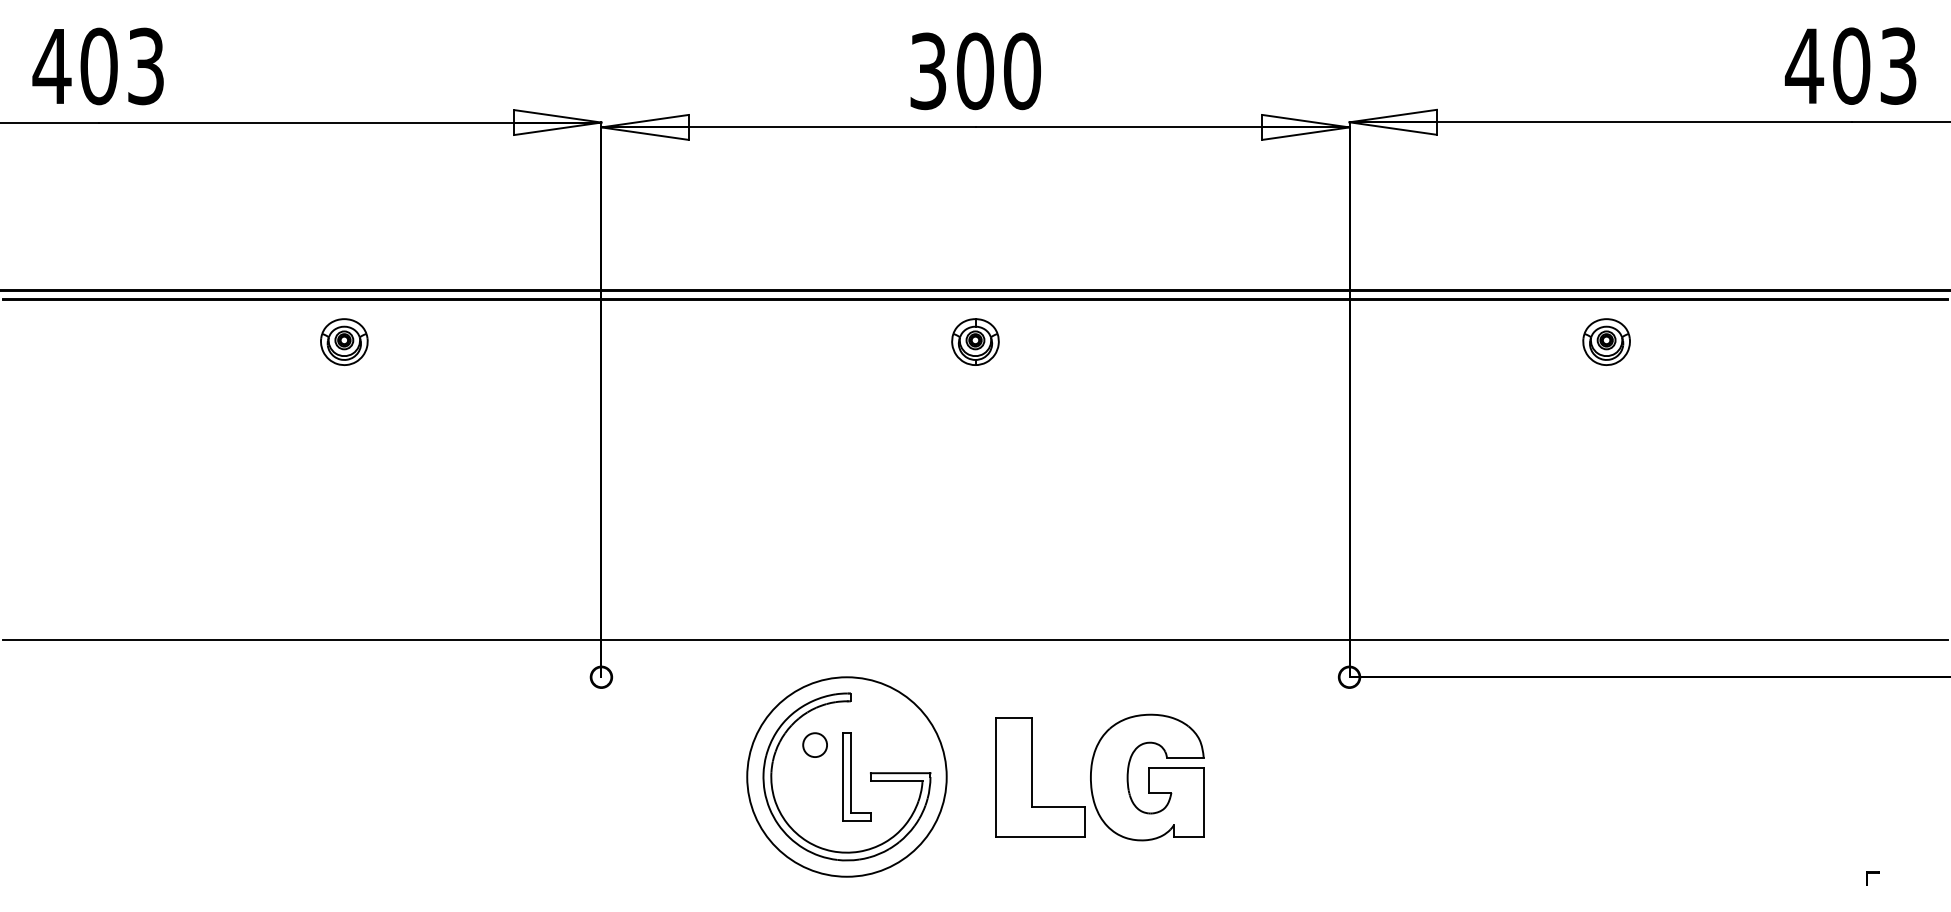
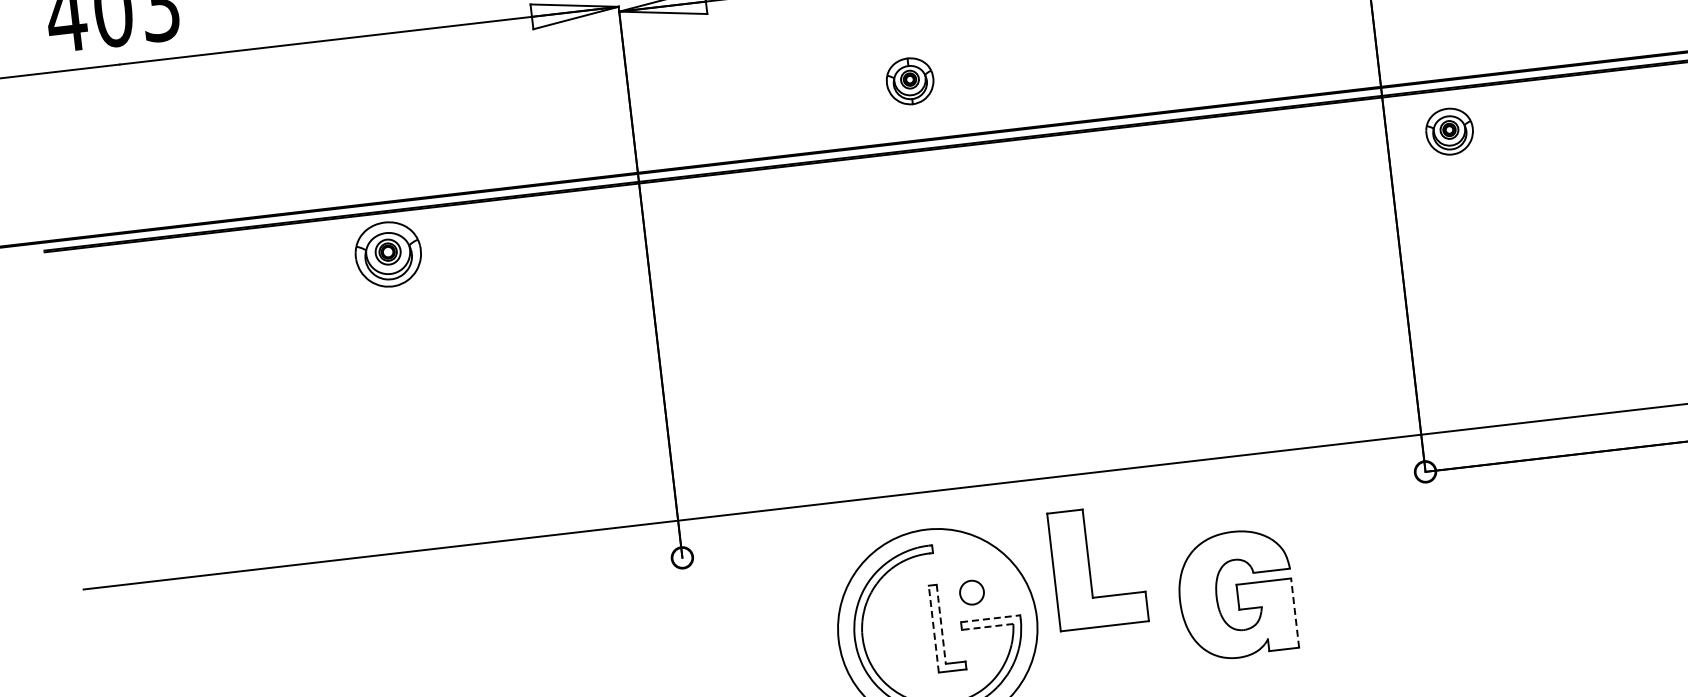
part: (344, 341) -> (388, 253), size x1.4
part: (975, 341) -> (910, 80), moved
part: (1606, 341) -> (1449, 131), moved
circle: (814, 744) -> (971, 592), moved
line: (850, 773) -> (940, 624), solid -> dashed
line: (900, 773) -> (990, 619), solid -> dashed
line: (843, 776) -> (934, 628), solid -> dashed
part: (1032, 777) -> (1090, 568), moved
line: (896, 780) -> (987, 626), solid -> dashed
line: (1203, 802) -> (1294, 613), solid -> dashed

